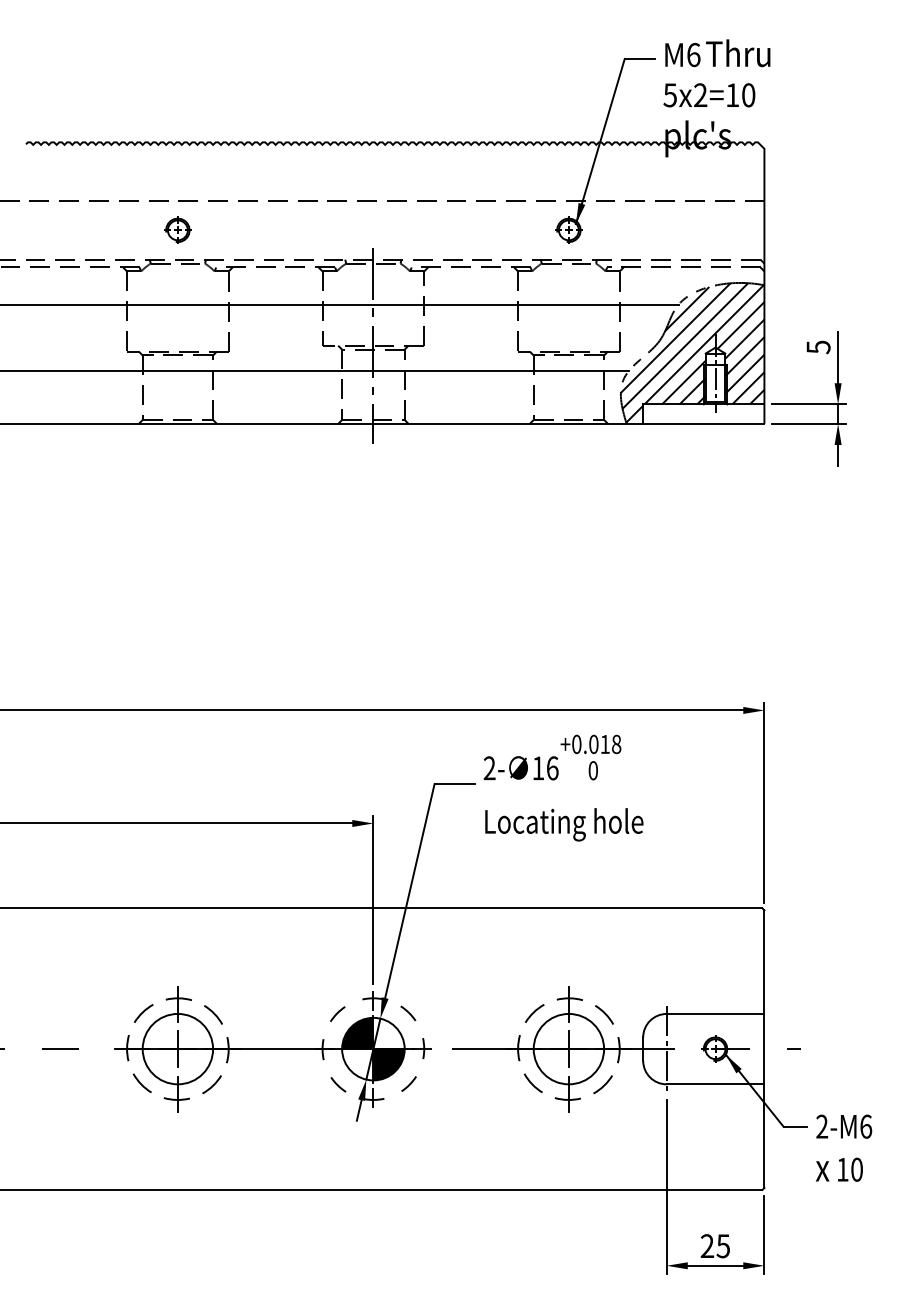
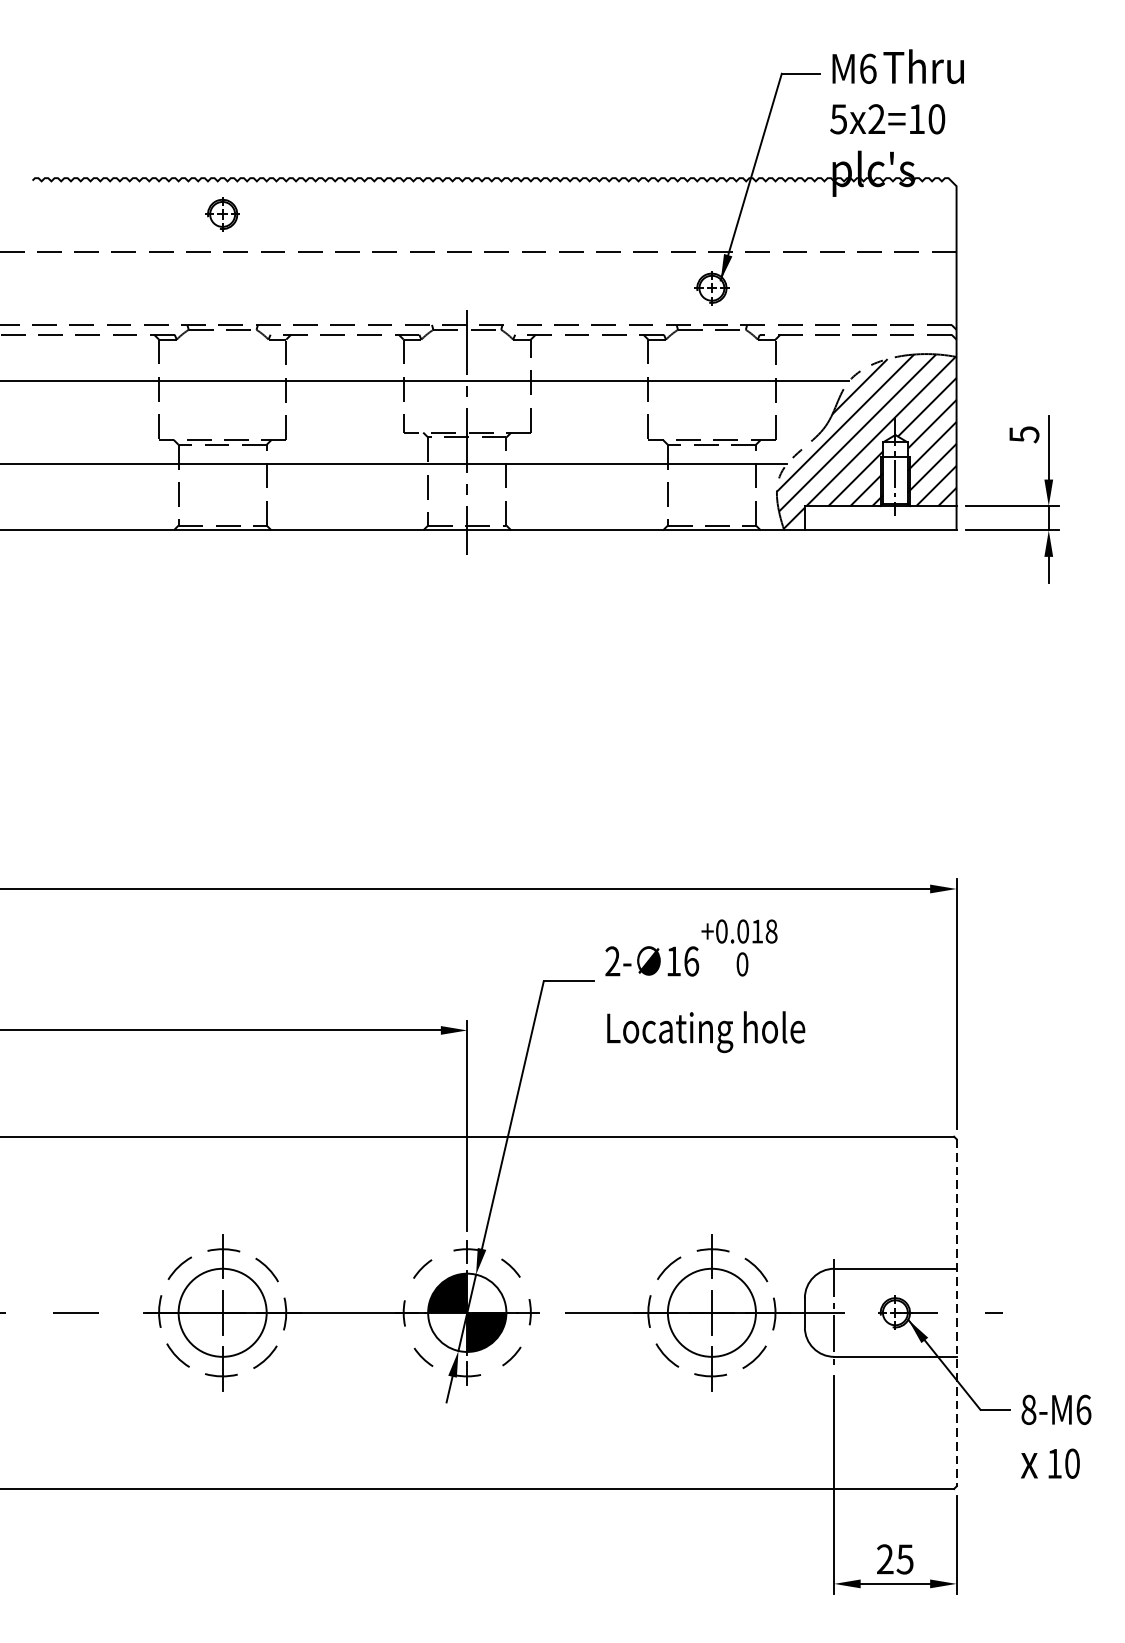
part: (177, 229) -> (222, 213), moved
line: (764, 1049) -> (956, 1313), solid -> dashed
text: (822, 1126) -> (1029, 1409), 2-M6 -> 8-M6

